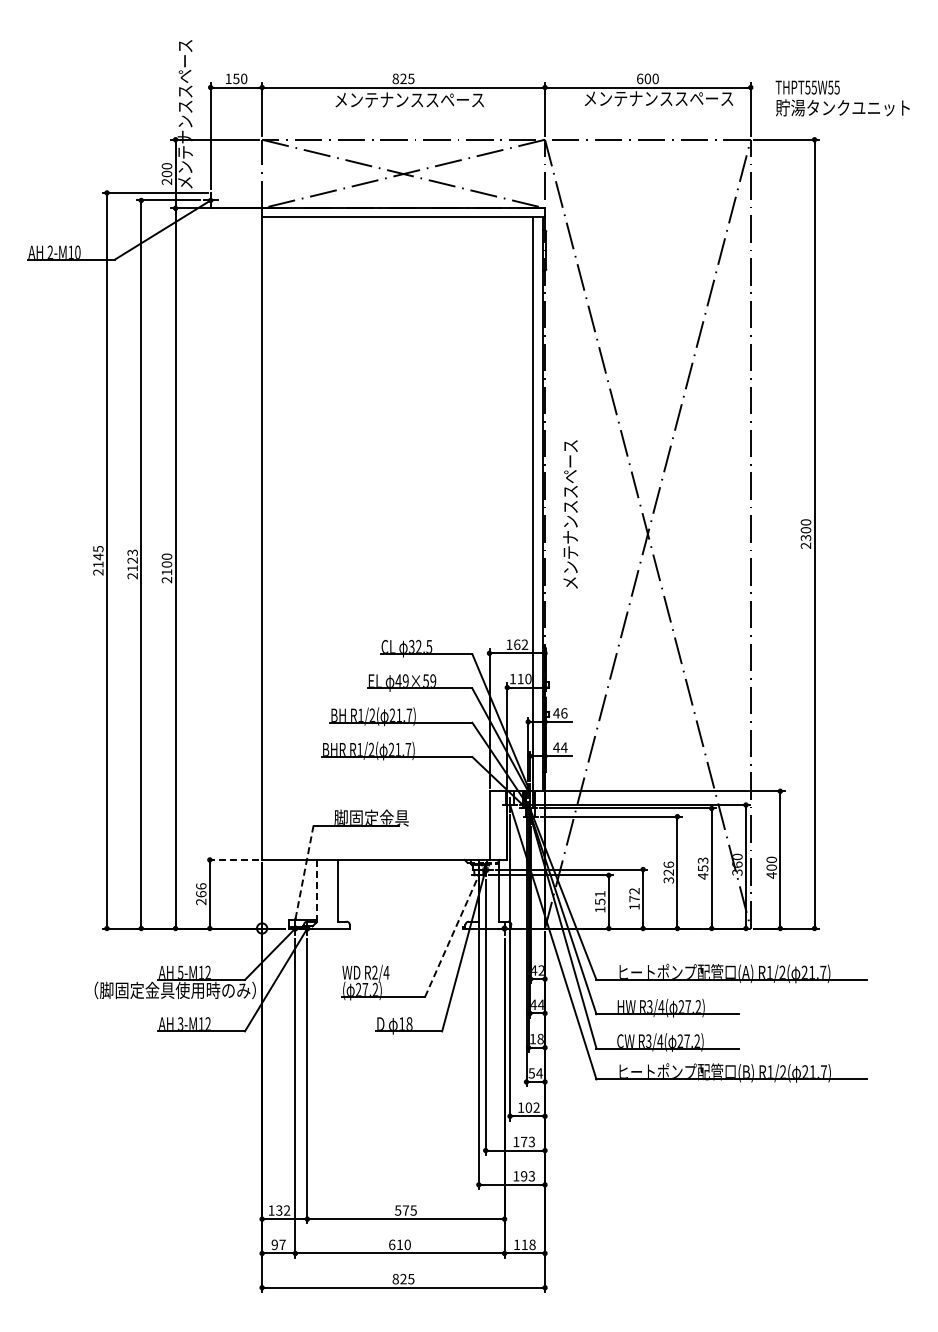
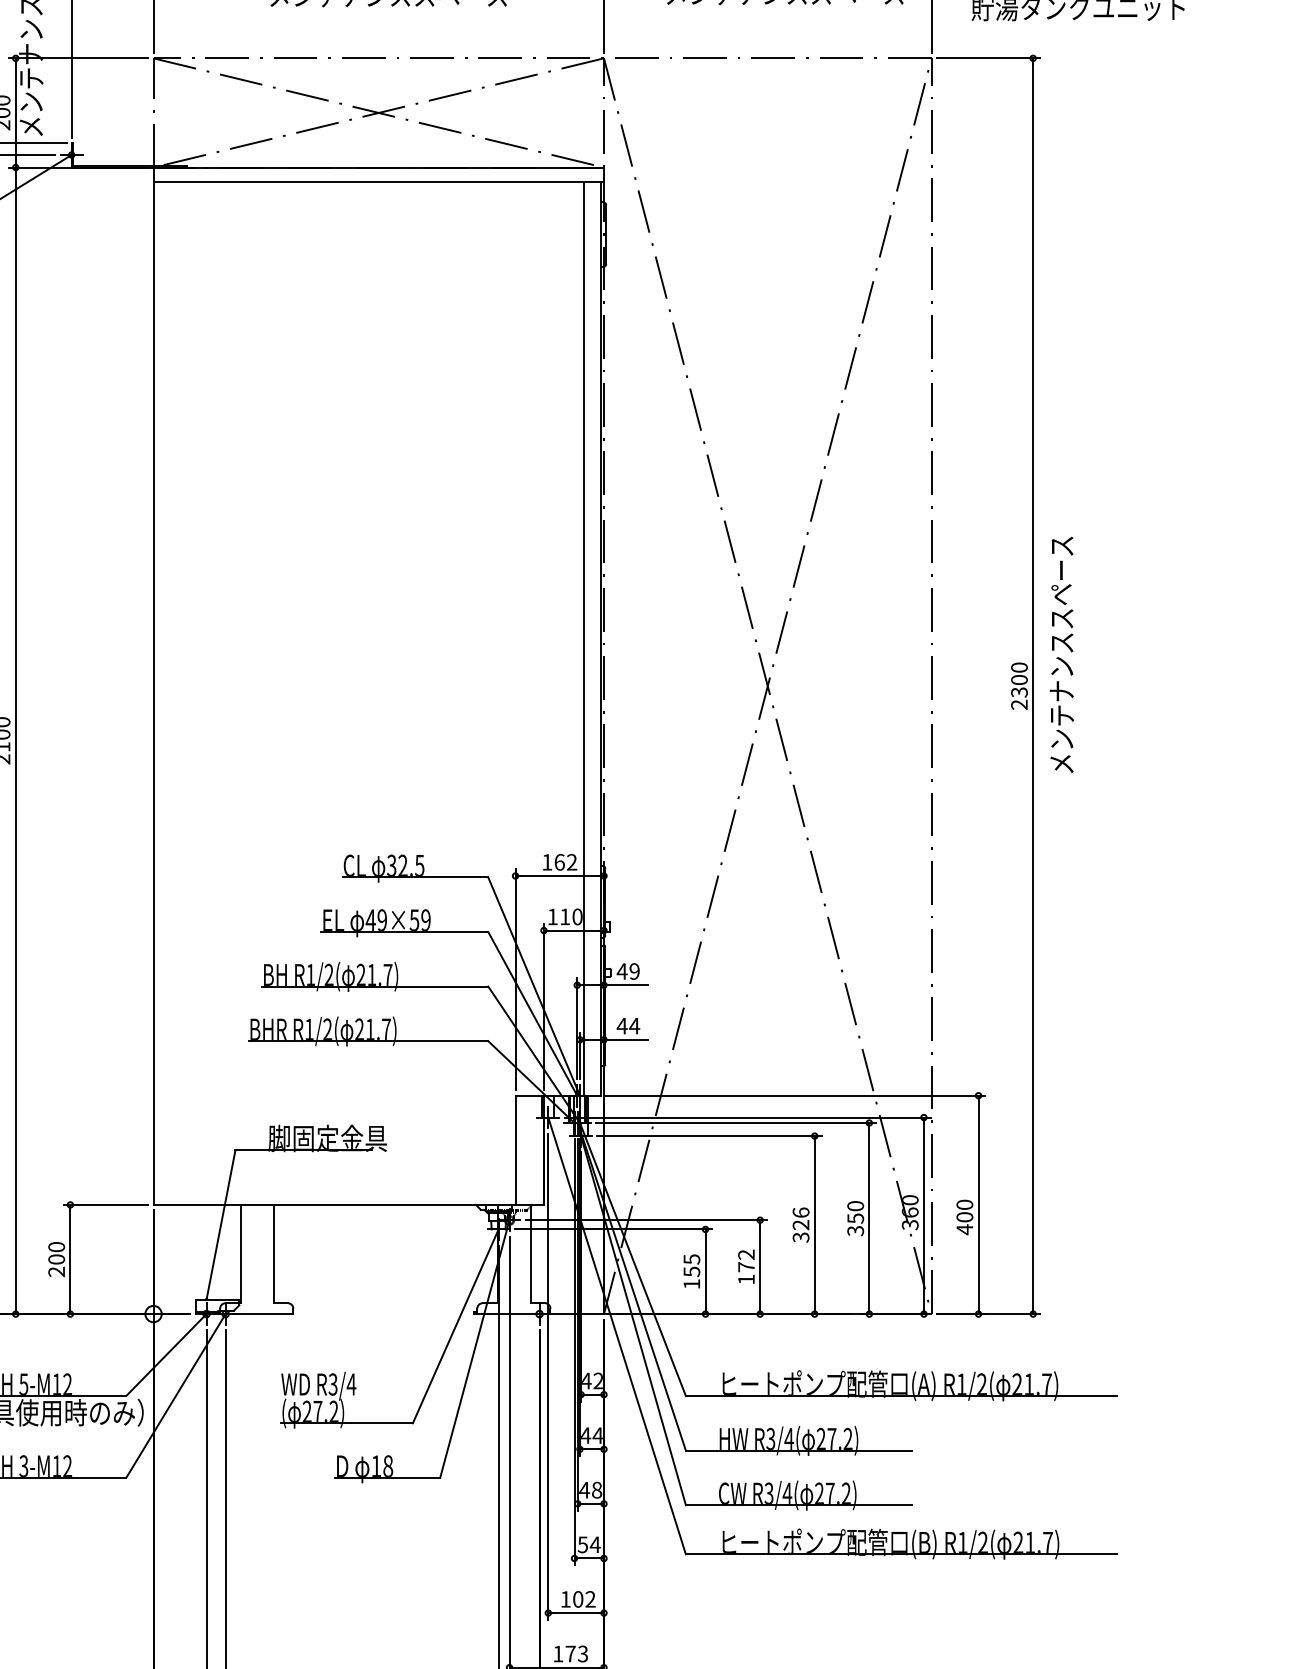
text: (570, 514) -> (1061, 654), moved
text: (564, 713) -> (634, 971), 46 -> 49
line: (232, 859) -> (106, 1204), dashed -> solid
text: (702, 868) -> (854, 1218), 453 -> 350
line: (304, 872) -> (221, 1224), dashed -> solid
text: (201, 890) -> (57, 1253), 266 -> 200
line: (317, 890) -> (241, 1253), dashed -> solid
text: (600, 894) -> (692, 1259), 151 -> 155
line: (451, 936) -> (455, 1326), dashed -> solid
text: (374, 972) -> (332, 1384), R2/4 -> R3/4
text: (533, 1039) -> (585, 1490), 18 -> 48

